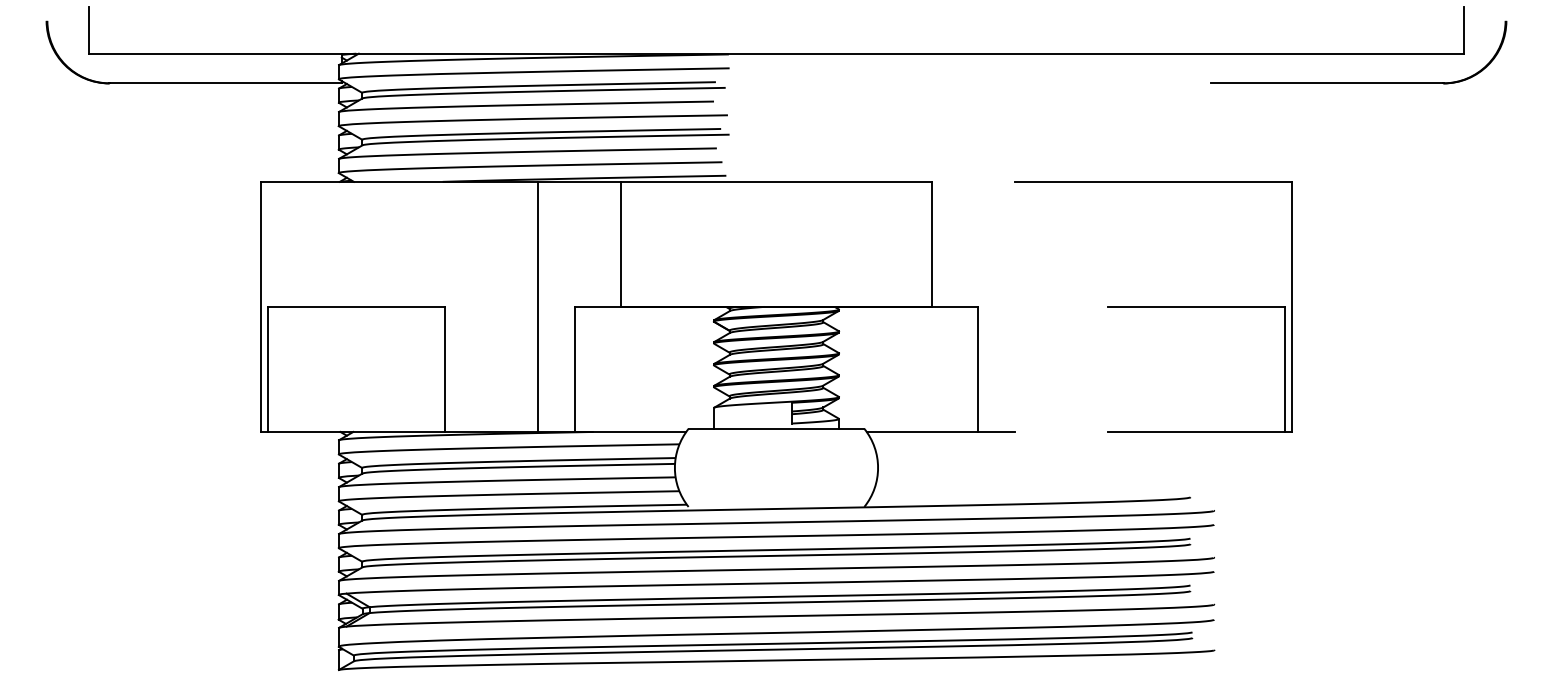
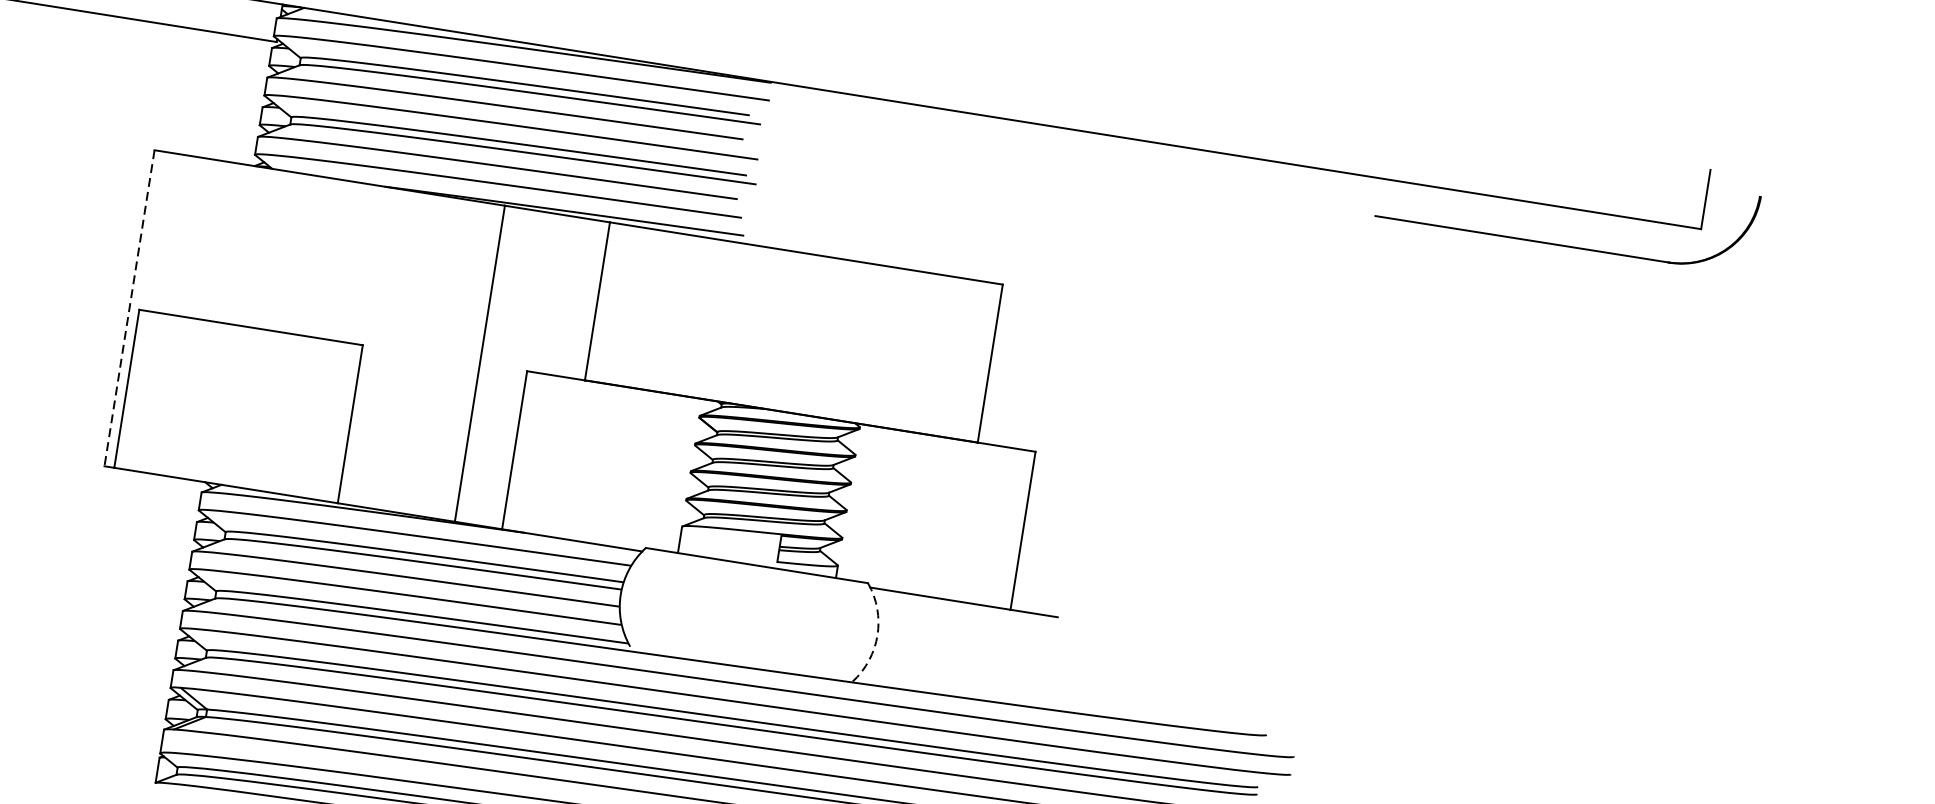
part: (1153, 306) -> (1257, 486), removed
line: (260, 307) -> (129, 308), solid -> dashed
arc: (878, 467) -> (878, 634), solid -> dashed

